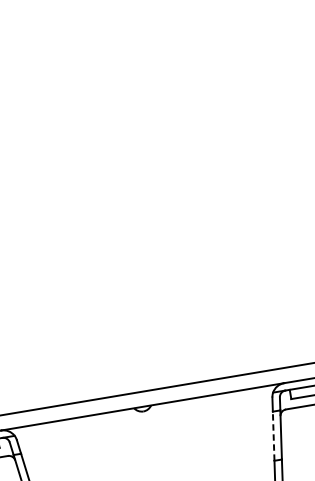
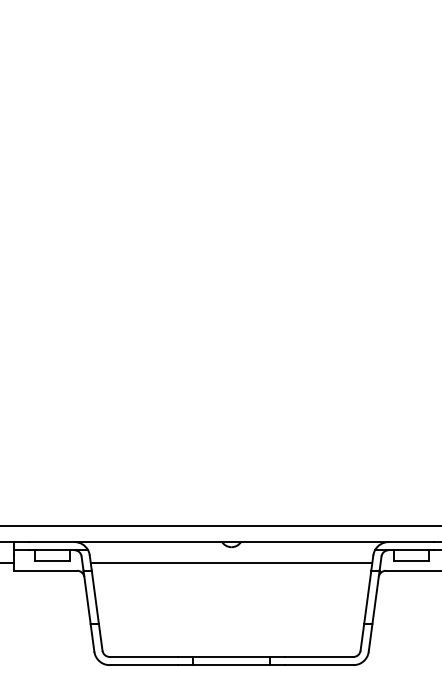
line: (145, 425) -> (231, 562), added
line: (273, 436) -> (367, 597), dashed -> solid

